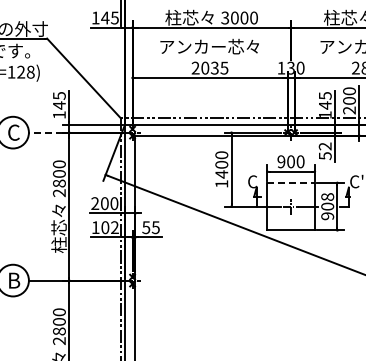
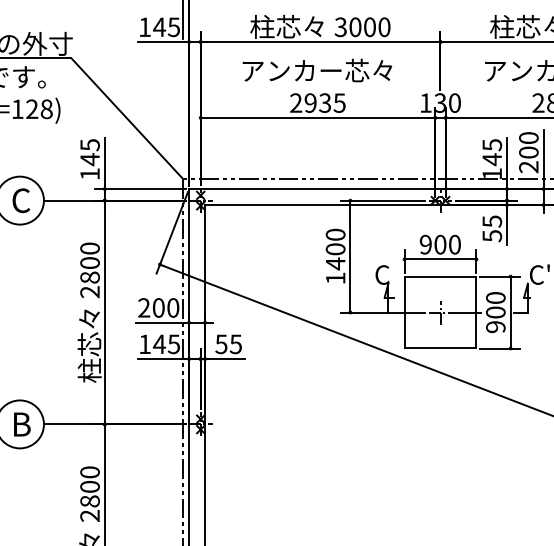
text: (205, 67) -> (311, 102), 2035 -> 2935
line: (45, 132) -> (69, 200), dashed -> solid
text: (324, 146) -> (491, 221), 52 -> 55
line: (291, 182) -> (441, 276), dashed -> solid
text: (327, 196) -> (495, 297), 908 -> 900
text: (109, 227) -> (165, 344), 102 -> 145

